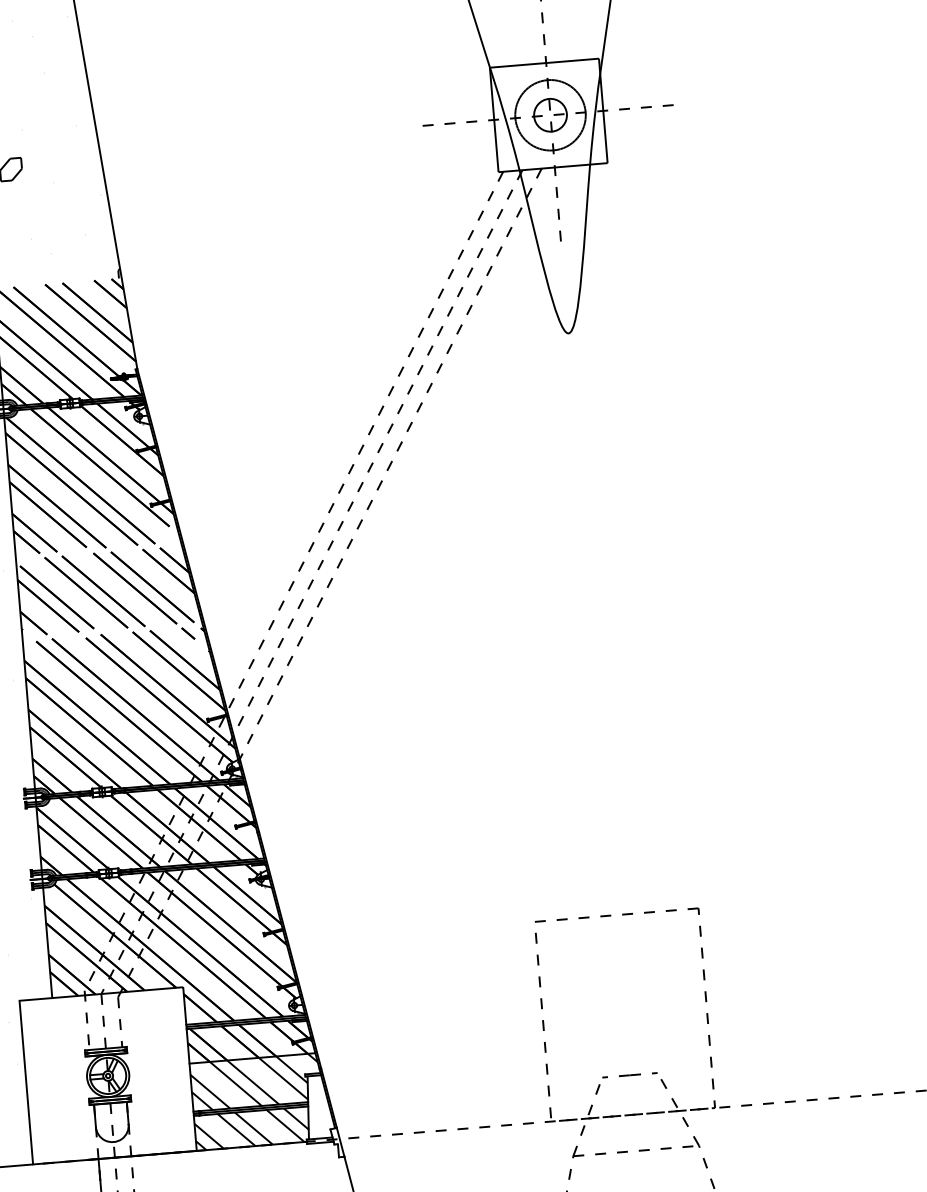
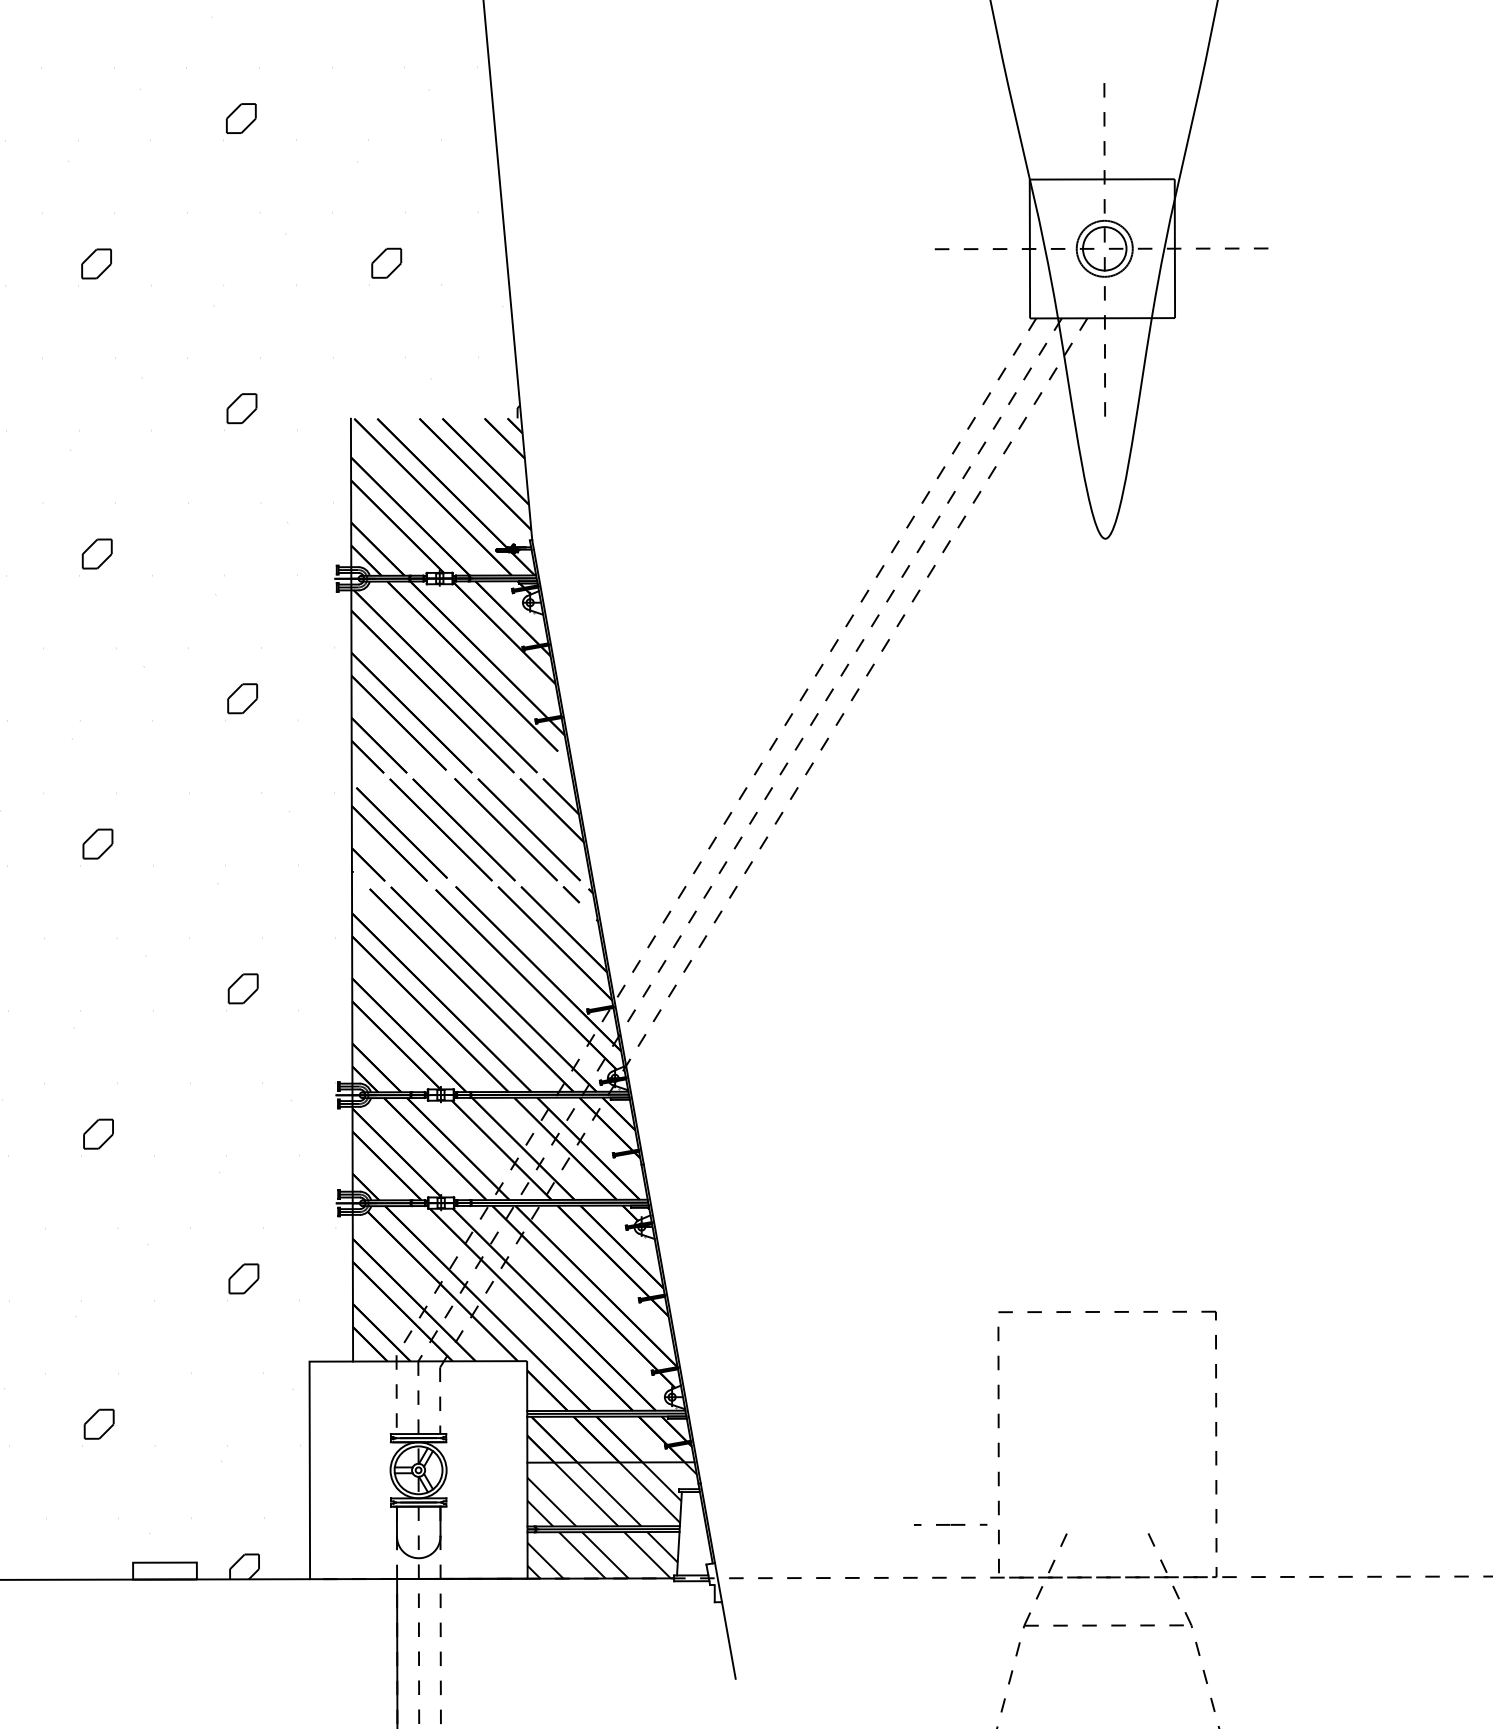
circle: (550, 115) -> (1104, 248), size x0.6
part: (629, 1075) -> (950, 1524), moved

